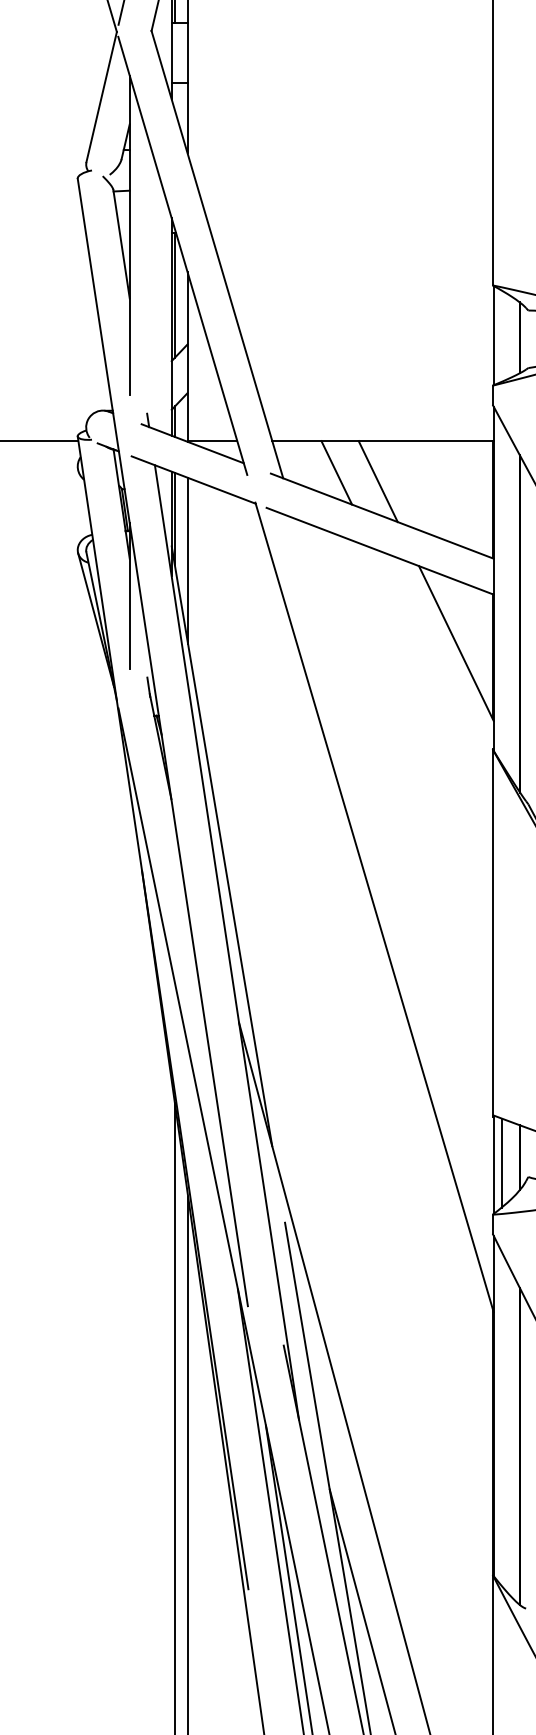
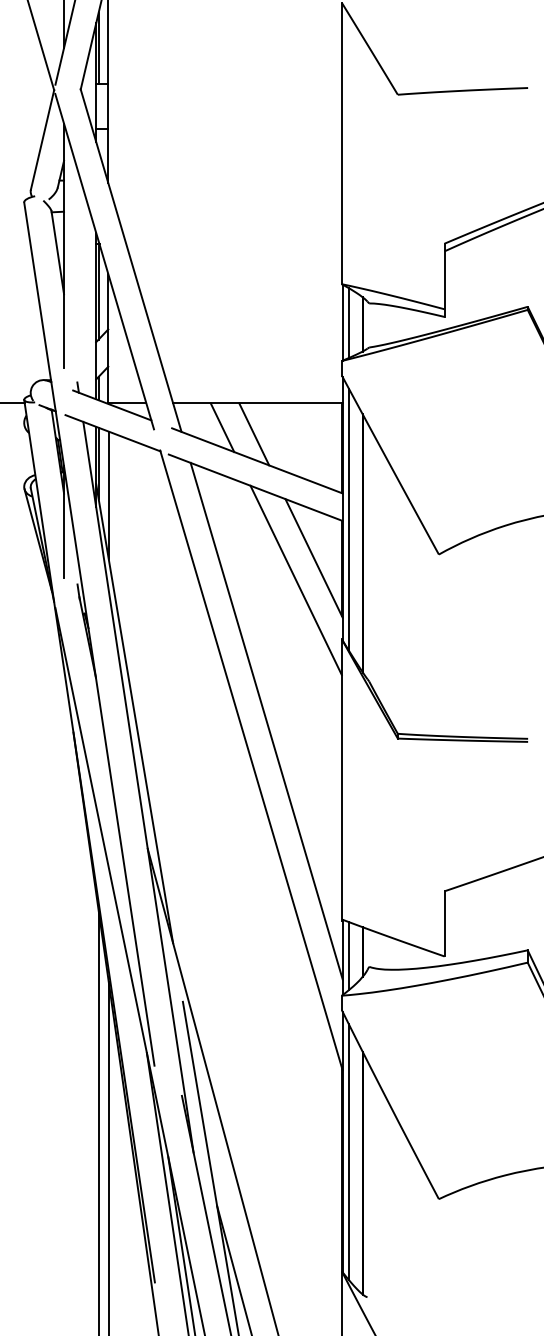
line: (501, 336) -> (348, 323), added
line: (501, 592) -> (348, 519), added
line: (432, 672) -> (295, 580), added
line: (394, 855) -> (266, 720), added
line: (501, 1418) -> (348, 1151), added

